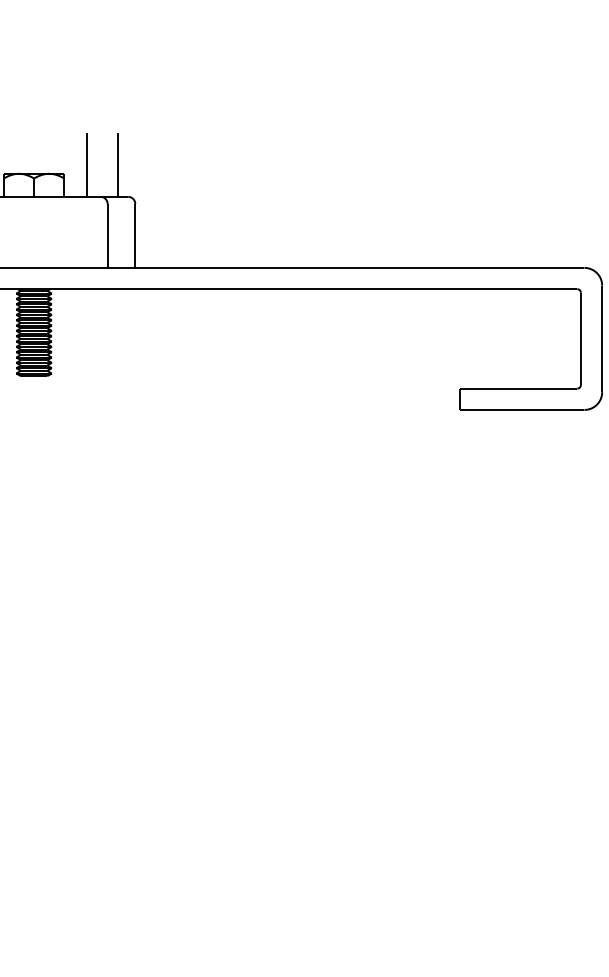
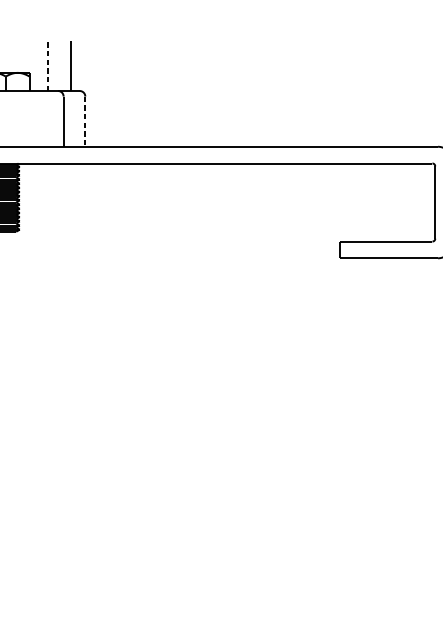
line: (87, 164) -> (47, 65), solid -> dashed
line: (135, 235) -> (85, 121), solid -> dashed

